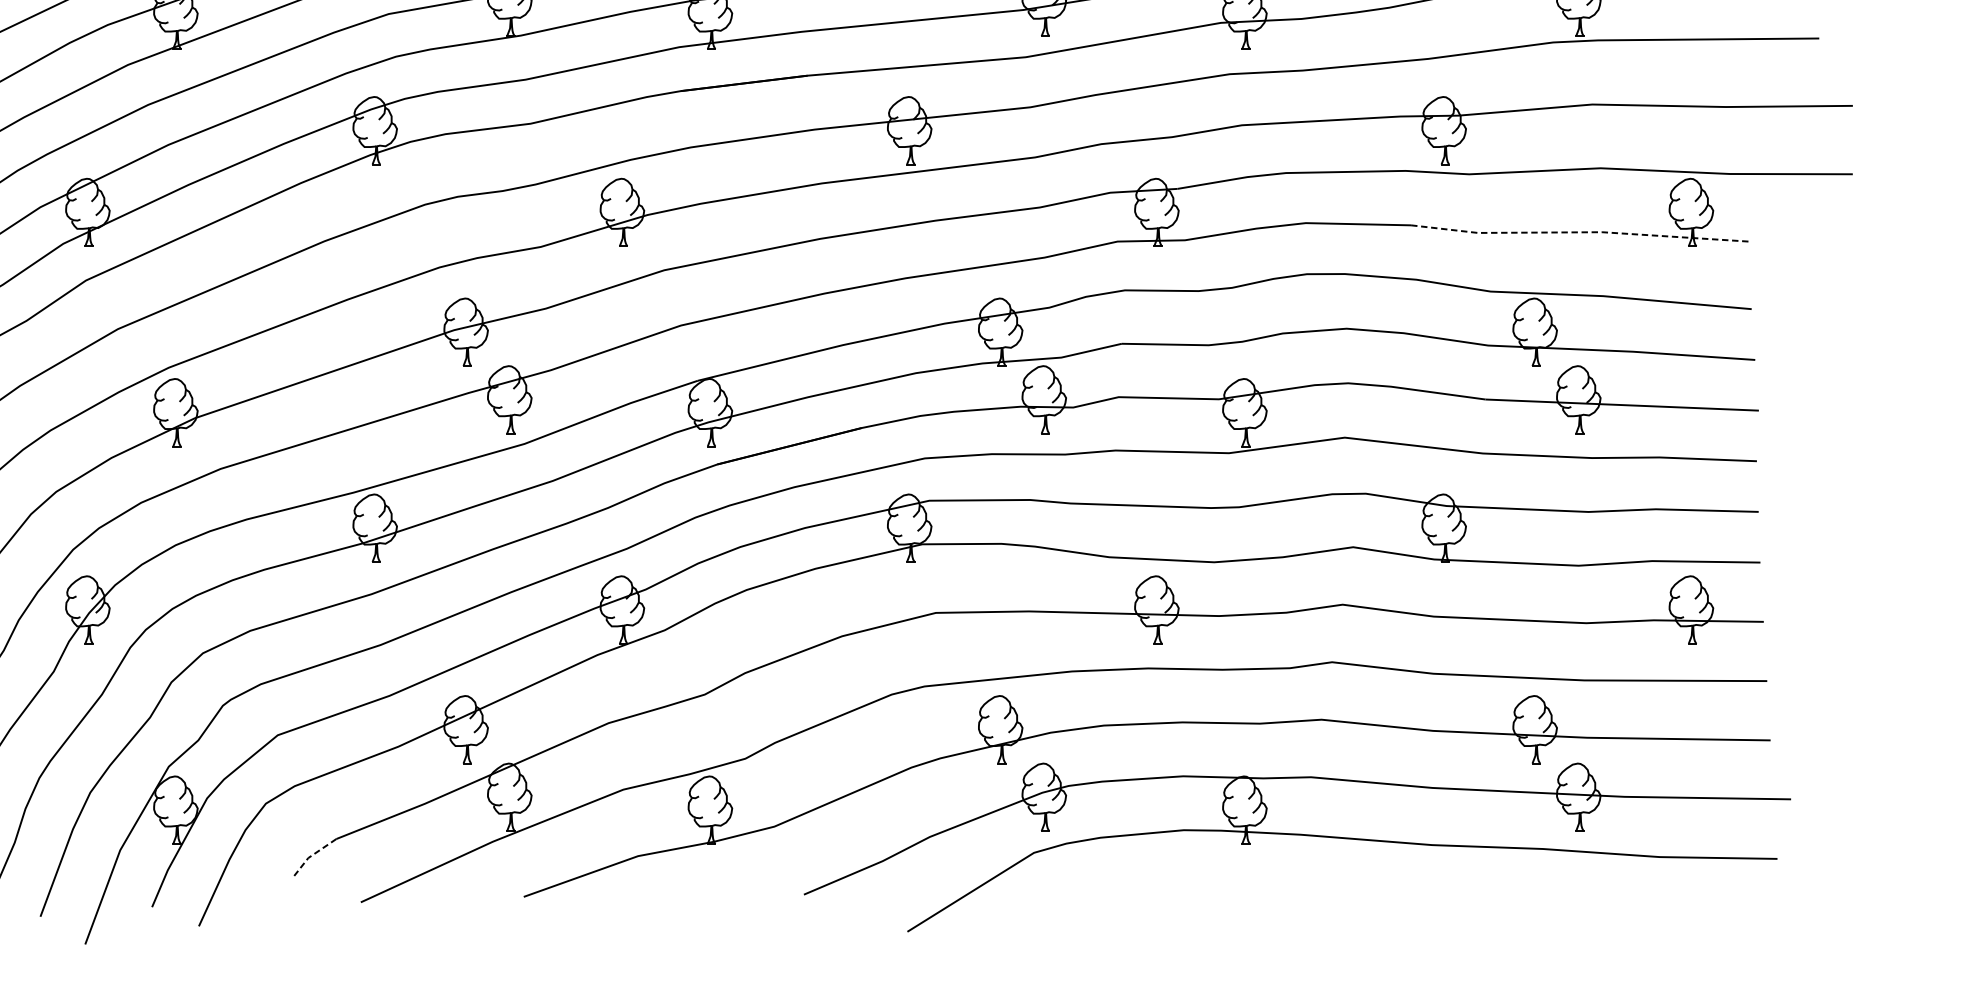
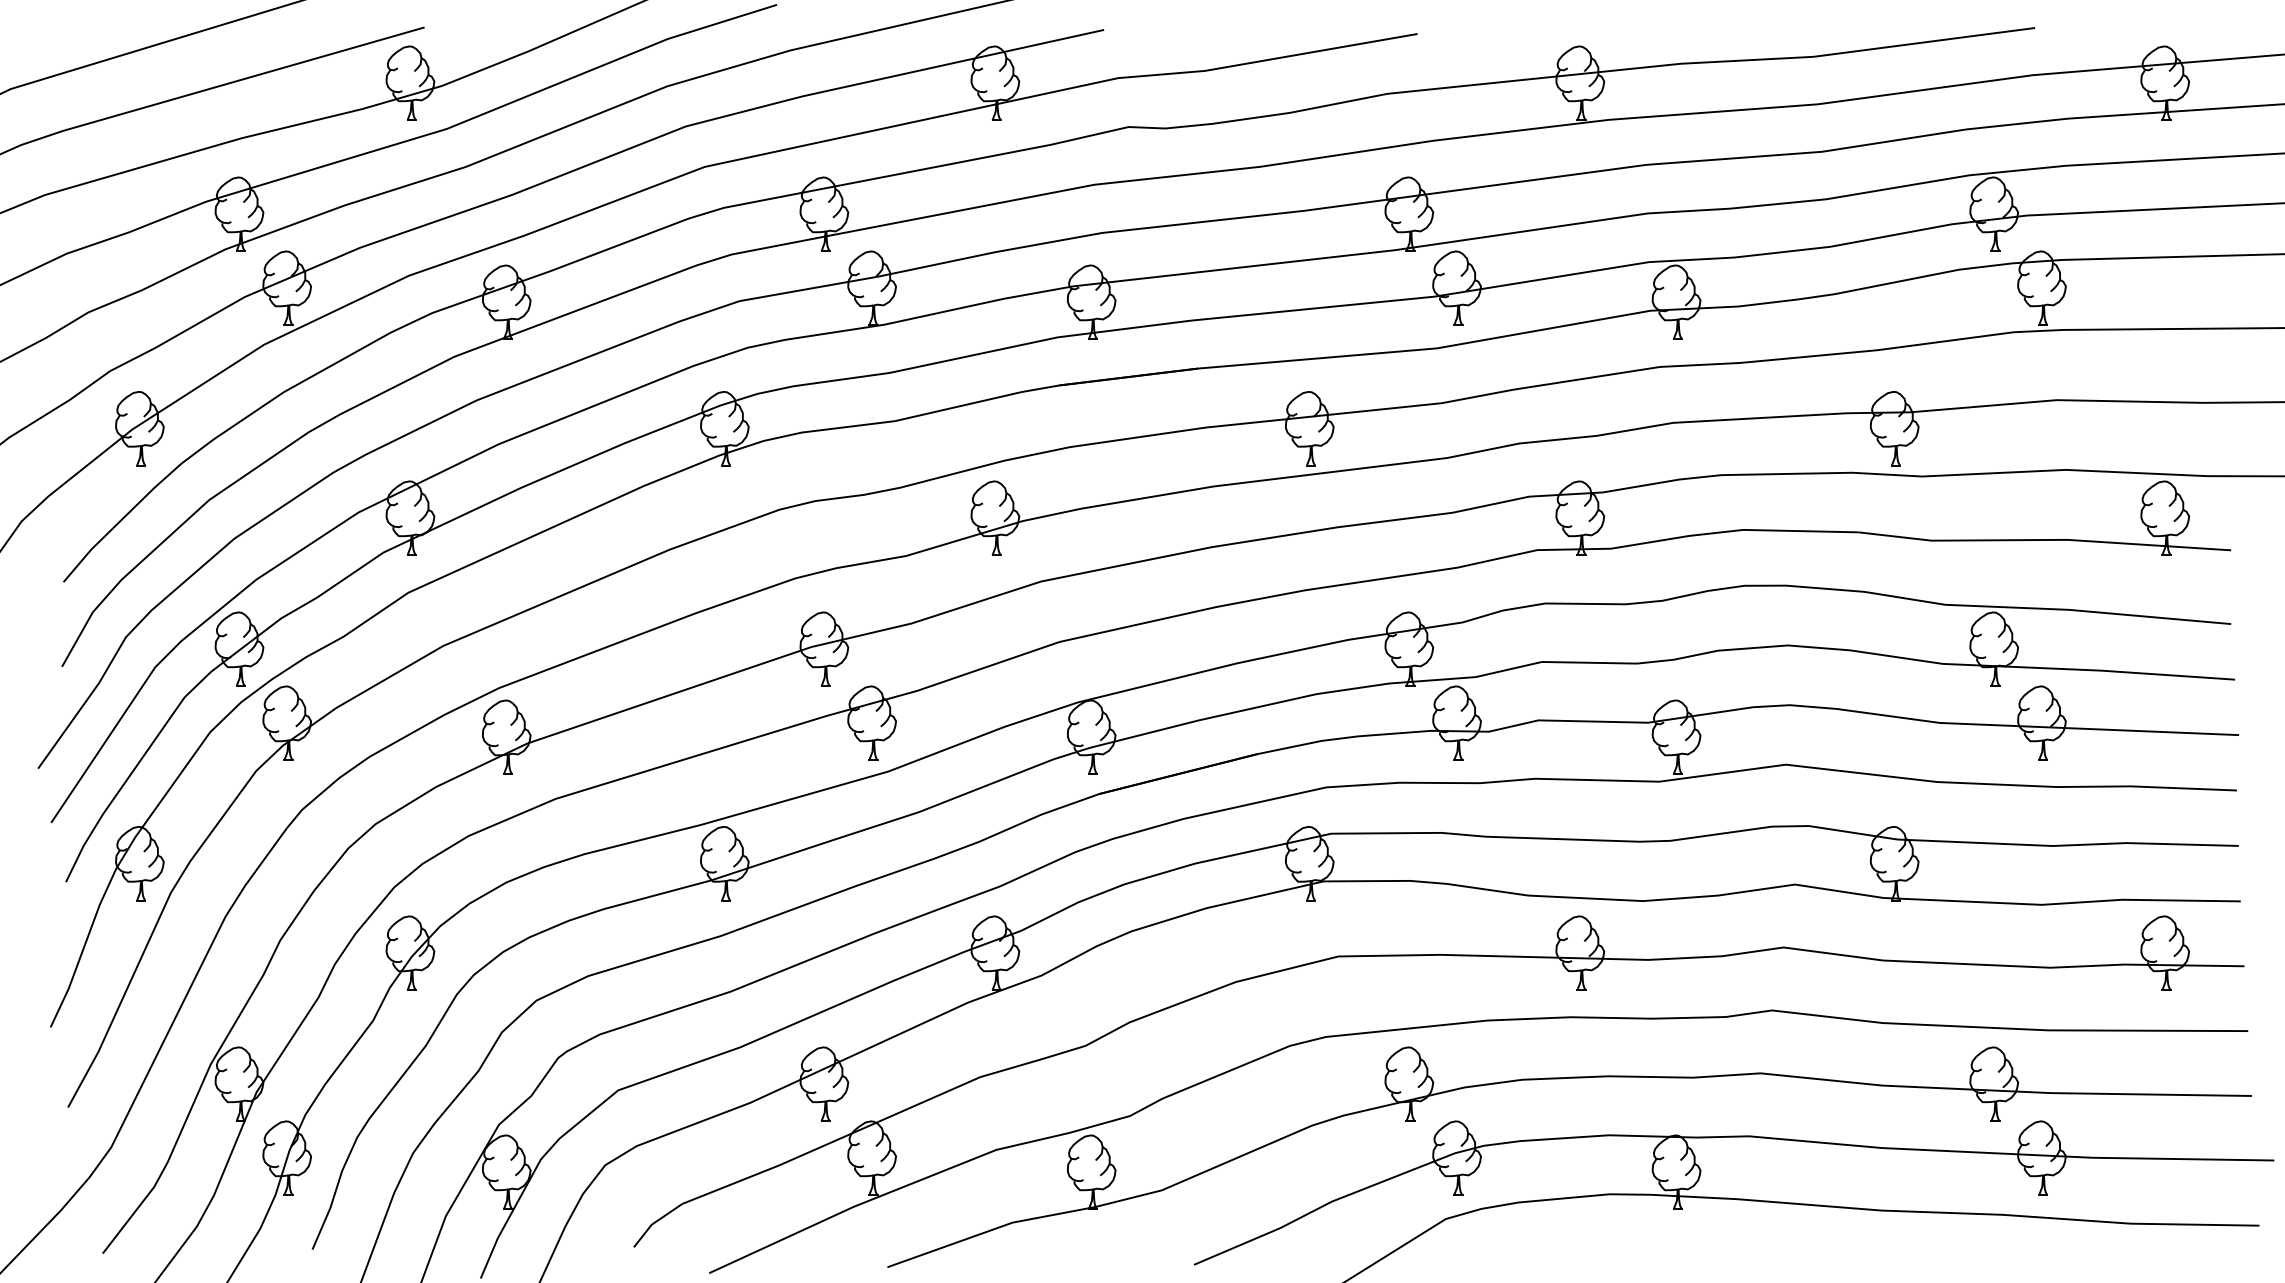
line: (1582, 232) -> (2045, 540), dashed -> solid
line: (310, 856) -> (654, 1222), dashed -> solid

